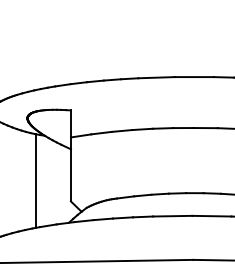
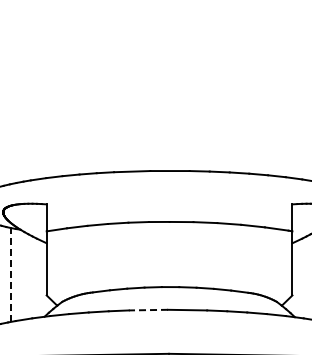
line: (35, 180) -> (11, 274), solid -> dashed
line: (172, 216) -> (148, 310), solid -> dashed

